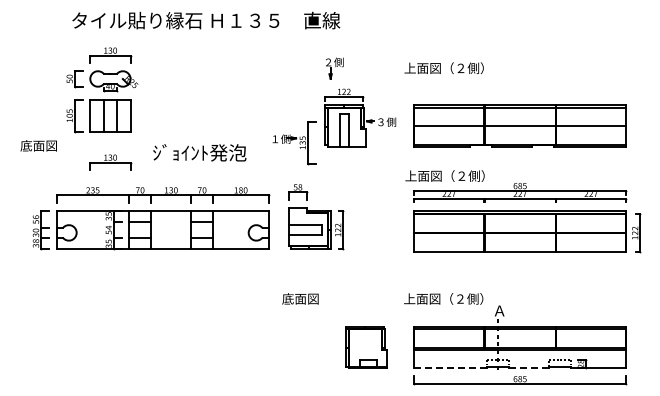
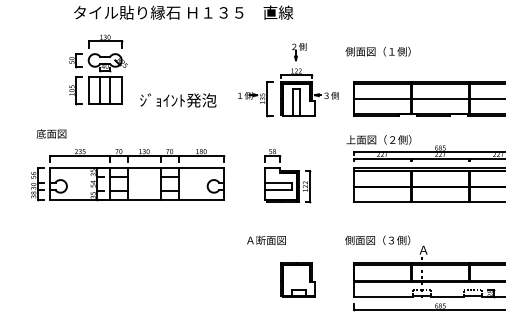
part: (334, 68) -> (299, 51), moved
text: (433, 68) -> (369, 51), 上面図（２側） -> 側面図（１側）
part: (294, 143) -> (255, 99), moved
text: (38, 145) -> (51, 133), moved
text: (199, 152) -> (178, 100), moved
part: (110, 162) -> (105, 128), removed
part: (316, 217) -> (287, 176), moved
part: (151, 218) -> (128, 174), moved
text: (306, 298) -> (265, 240), 底面図 -> Ａ断面図
text: (433, 298) -> (369, 240), 上面図（２側） -> 側面図（３側）
part: (366, 347) -> (297, 280), moved
line: (449, 368) -> (382, 297), dashed -> solid
line: (528, 368) -> (447, 297), dashed -> solid

